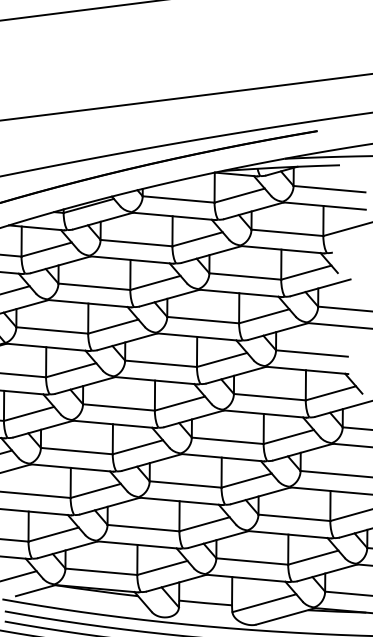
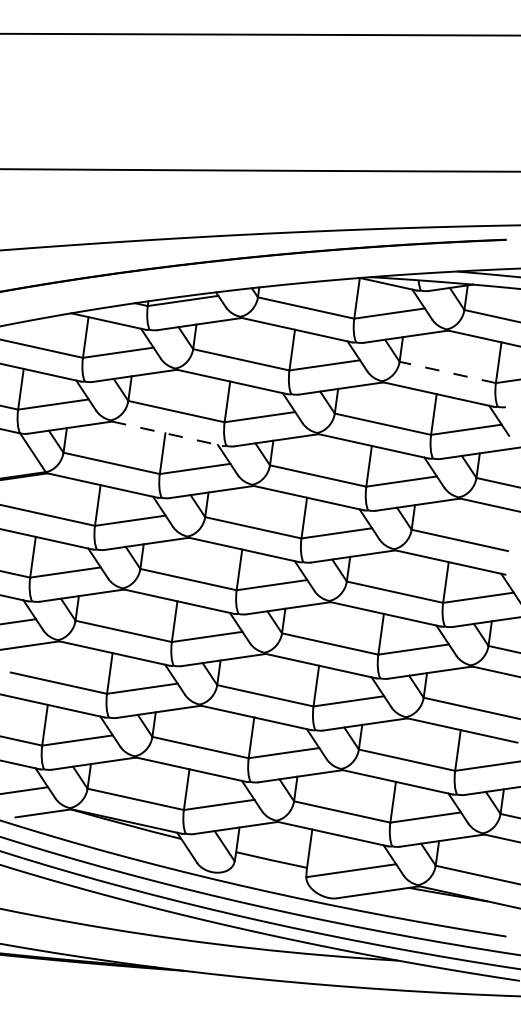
line: (287, 232) -> (447, 372), solid -> dashed
line: (89, 303) -> (167, 433), solid -> dashed

